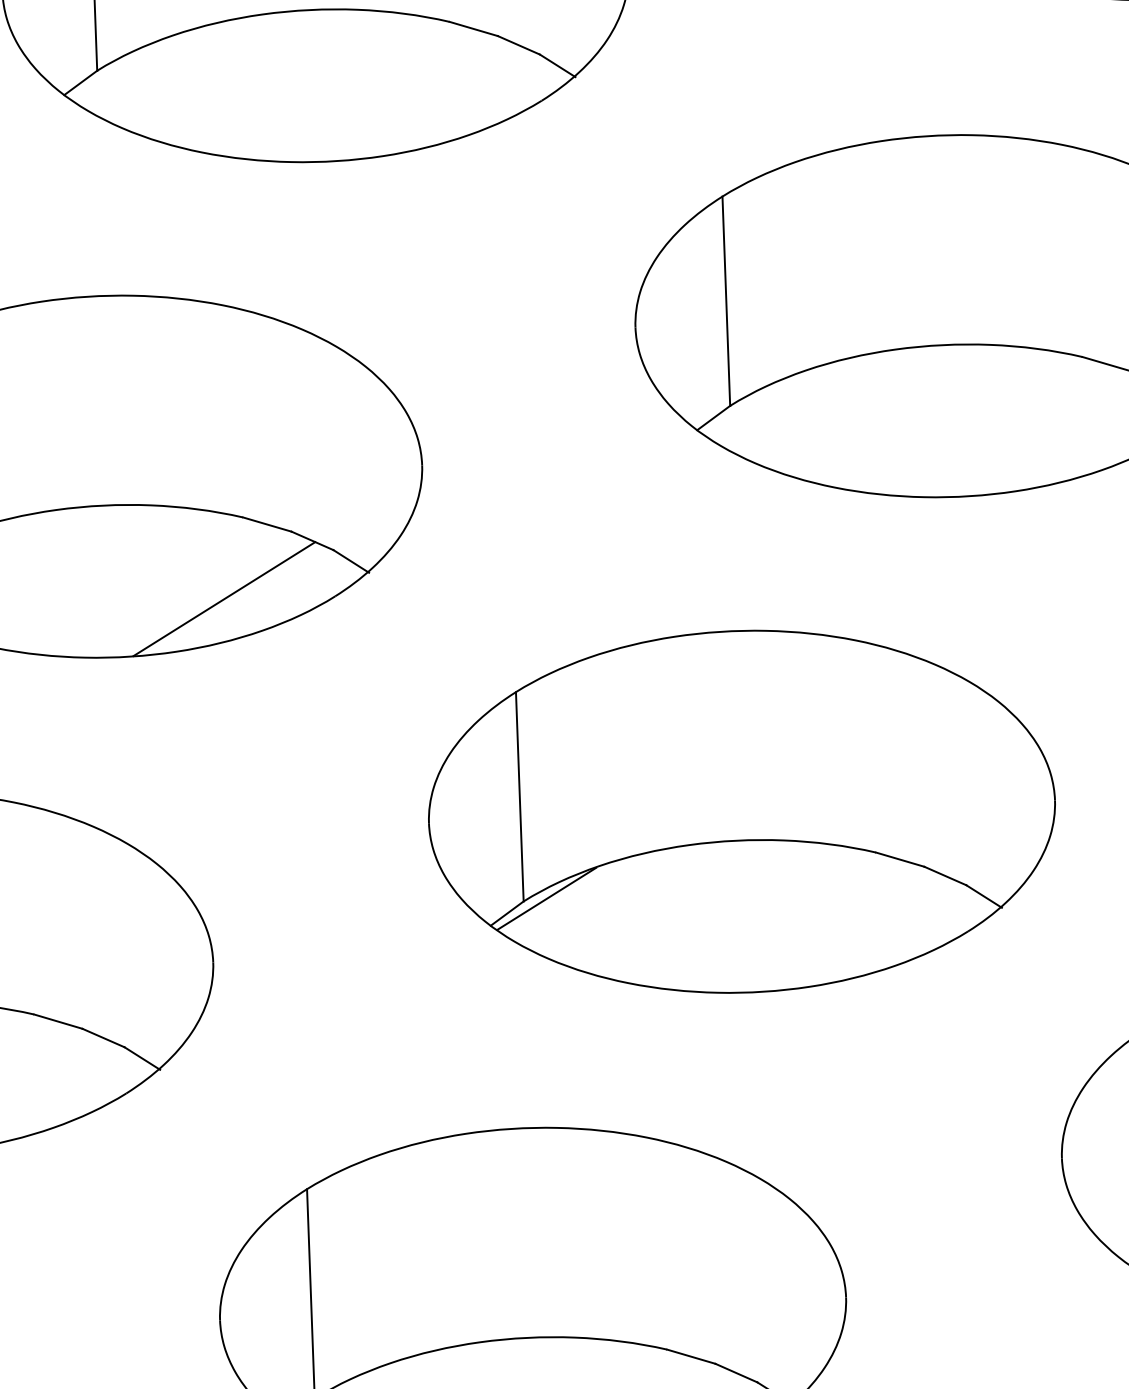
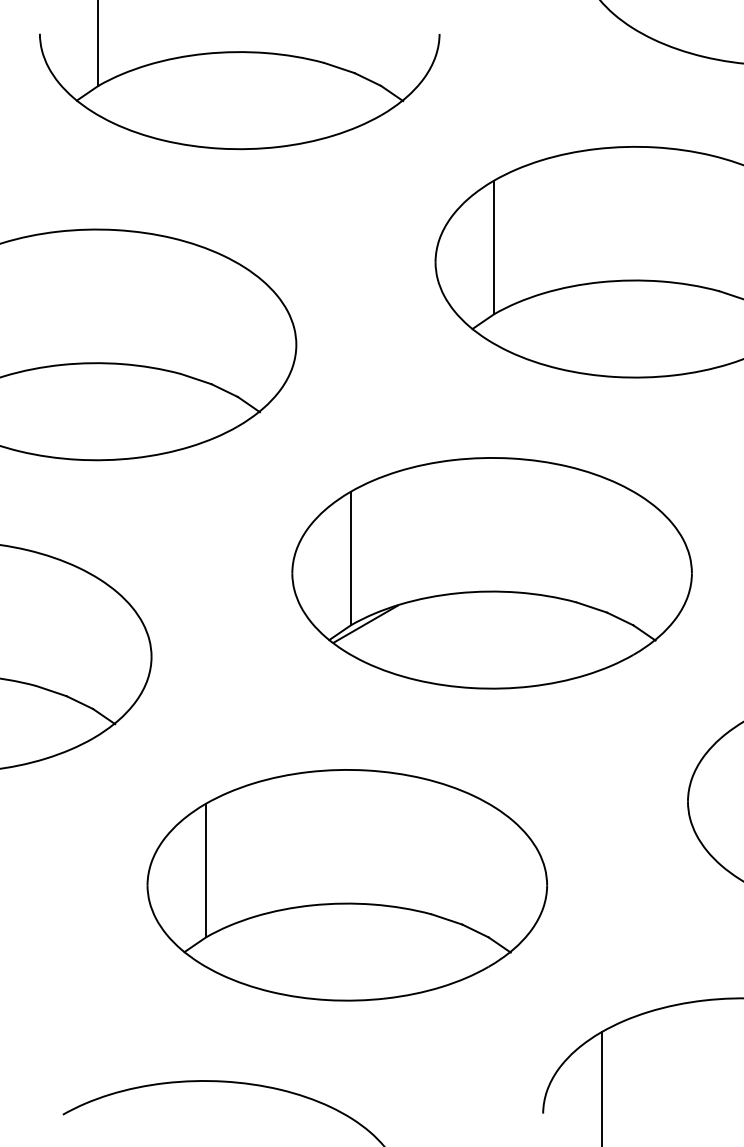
line: (223, 598) -> (166, 425), removed

